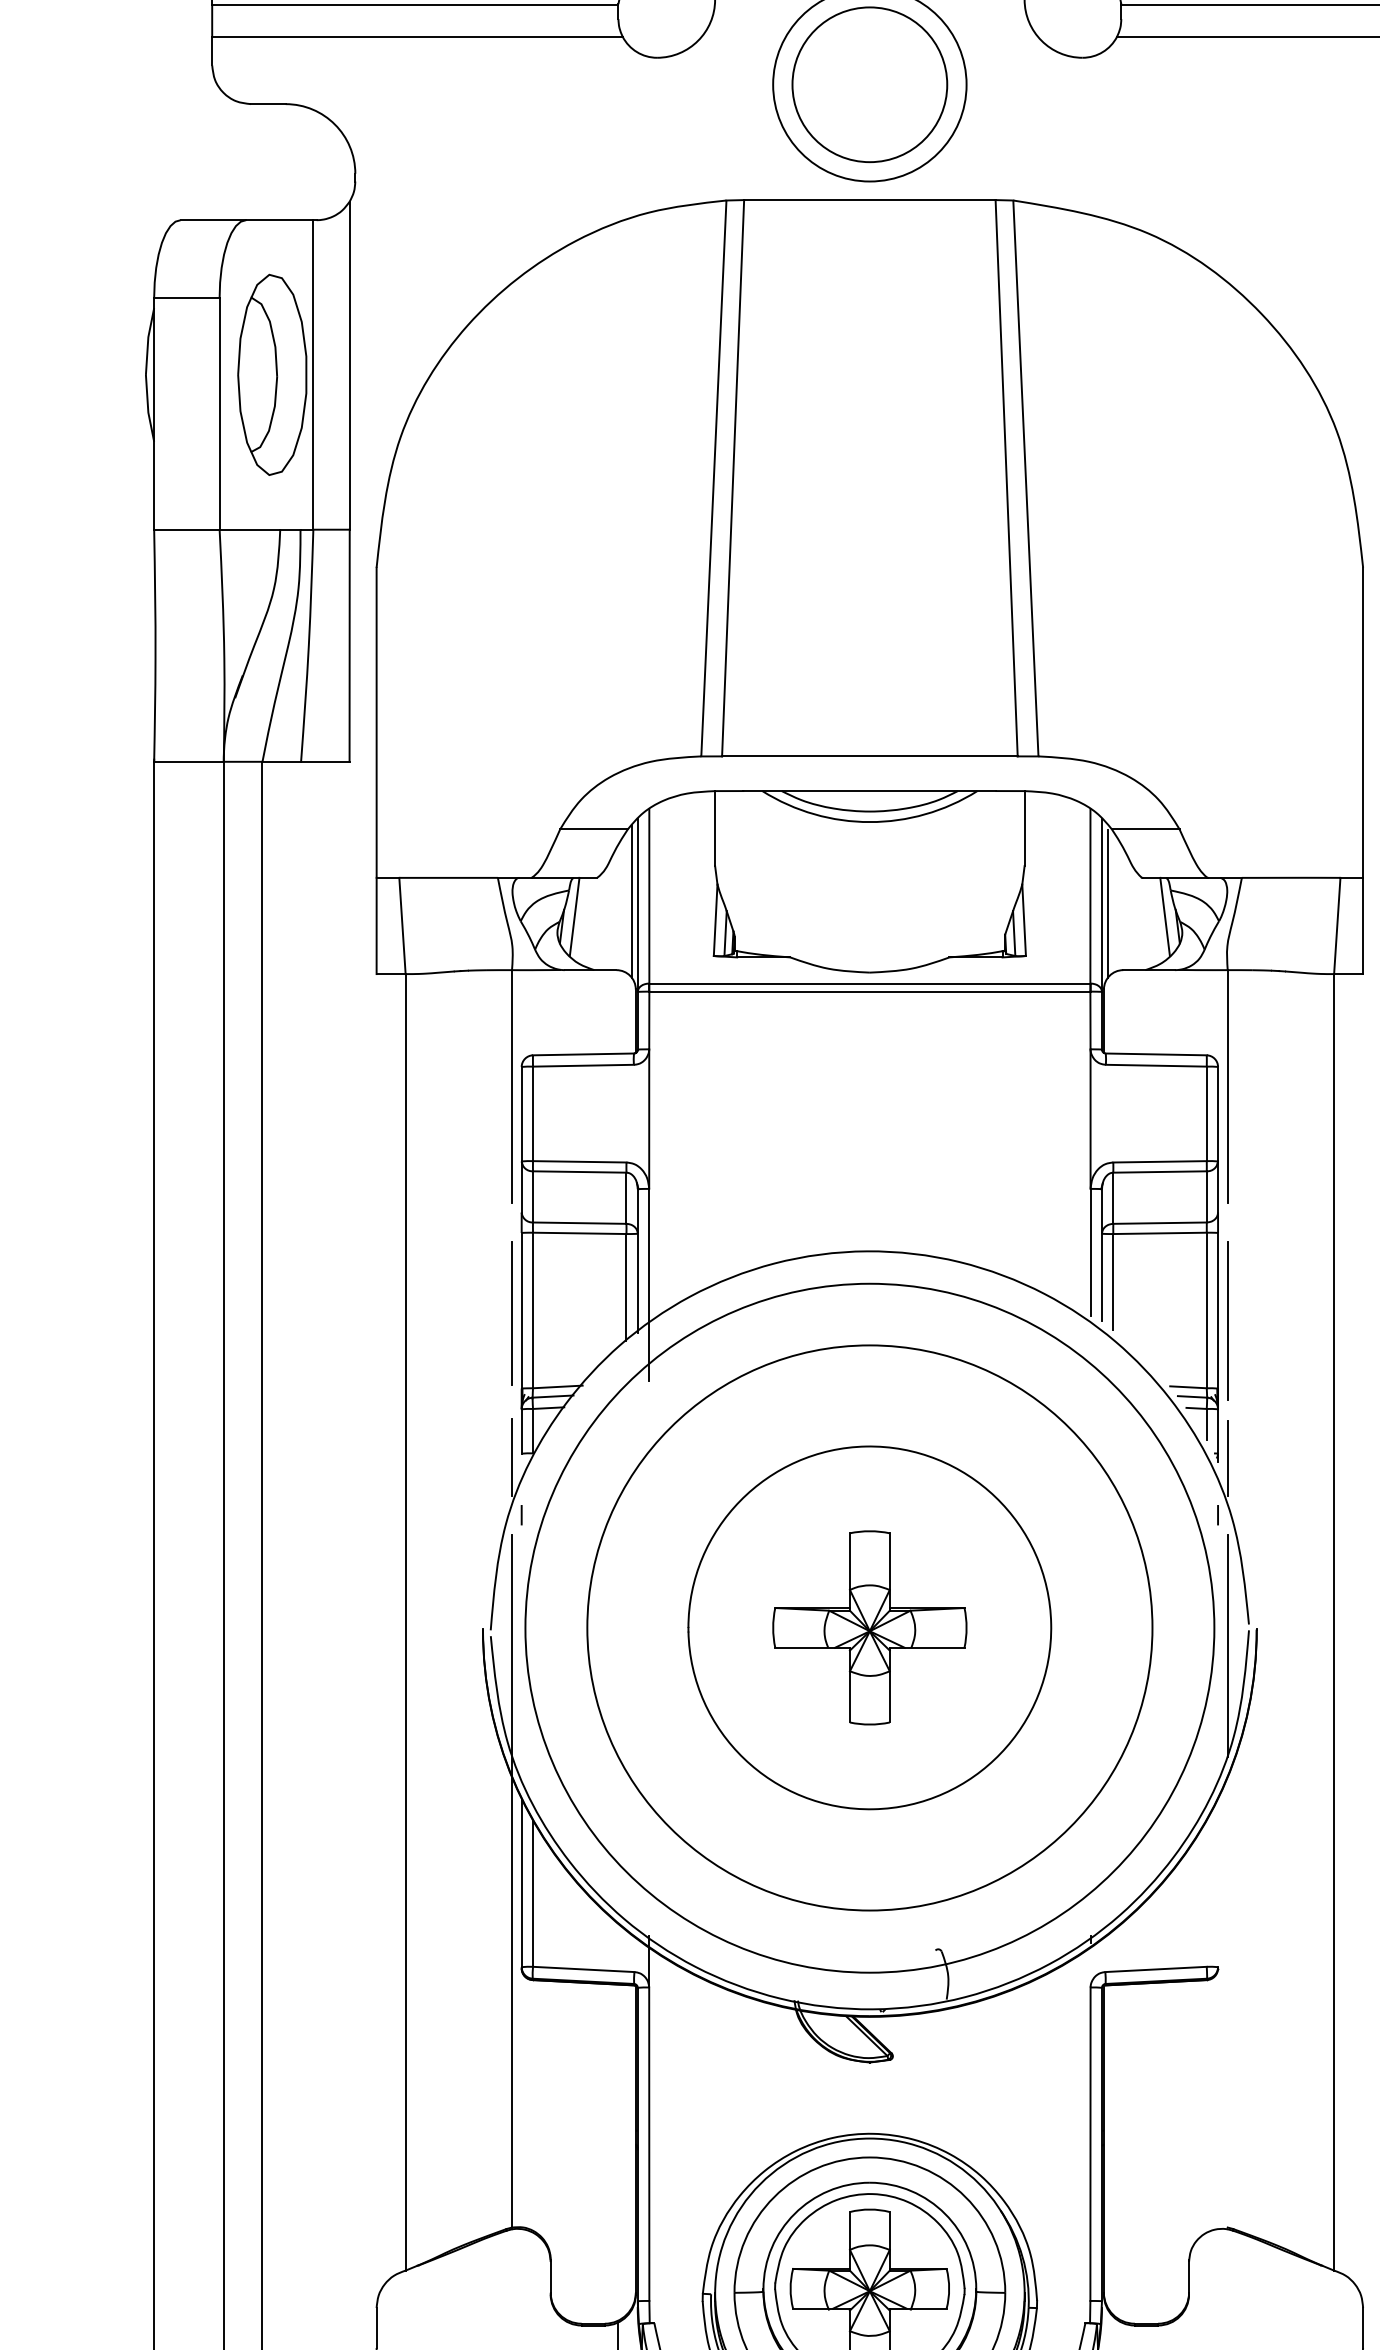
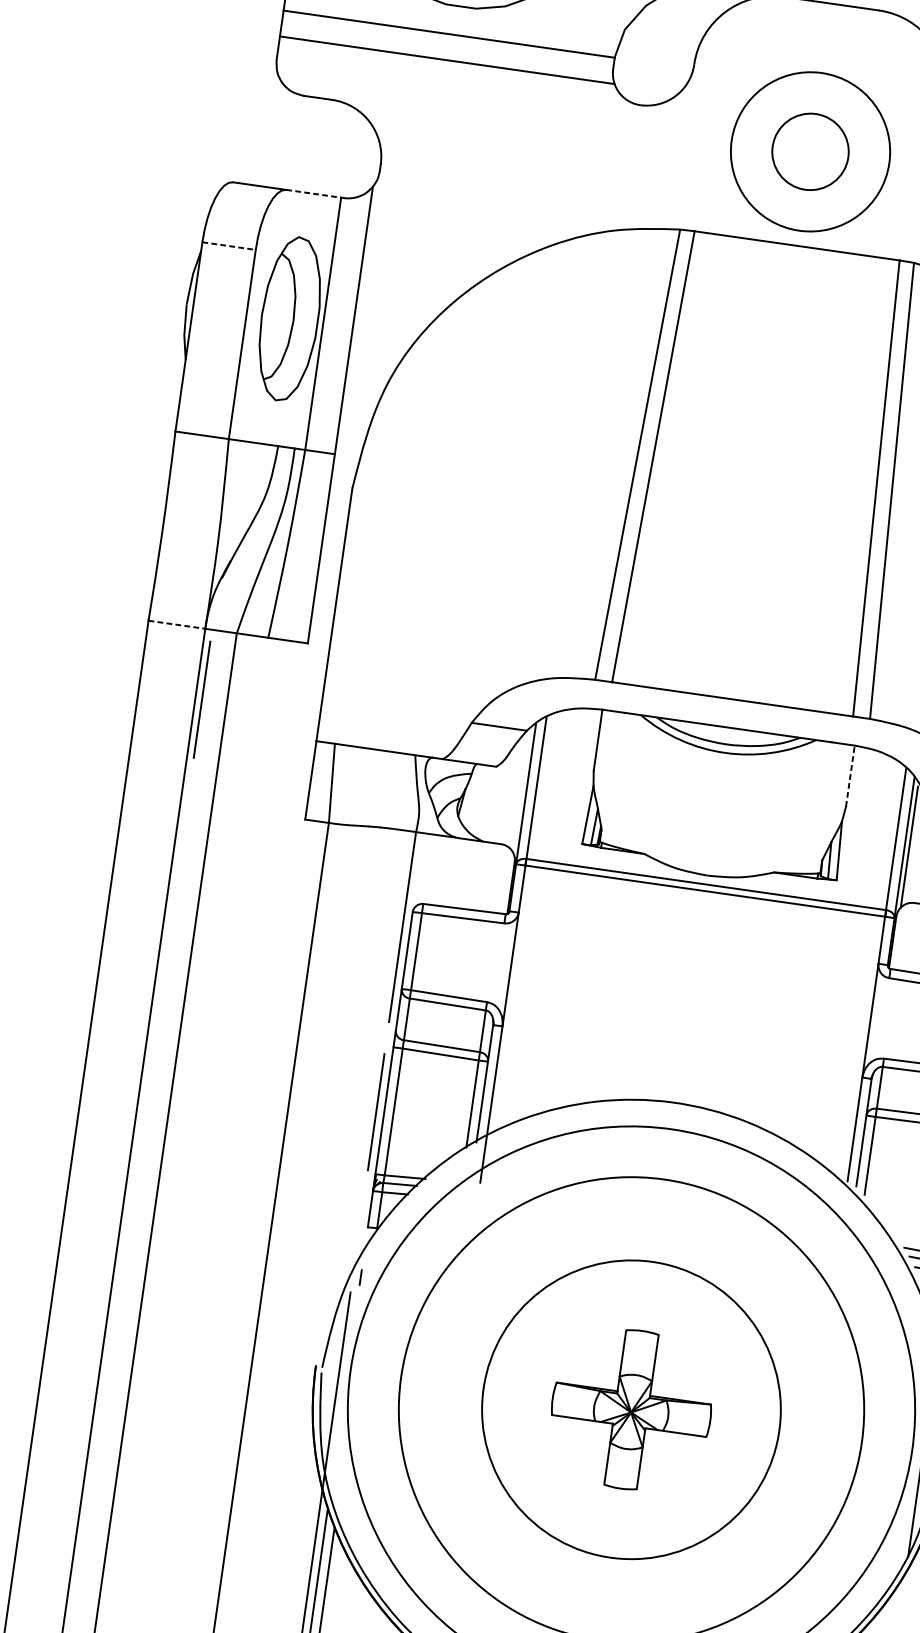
circle: (869, 84) -> (810, 151), size x0.6
line: (279, 220) -> (313, 194), solid -> dashed
line: (186, 297) -> (228, 245), solid -> dashed
line: (188, 761) -> (176, 624), solid -> dashed
line: (1024, 828) -> (850, 776), solid -> dashed
line: (231, 847) -> (201, 699), added
line: (632, 901) -> (522, 790), removed
line: (574, 916) -> (473, 795), removed
line: (512, 1457) -> (359, 1229), removed

